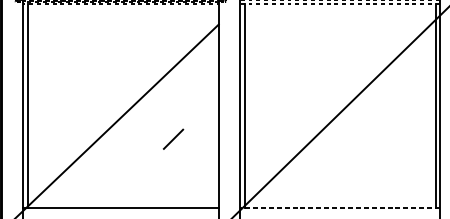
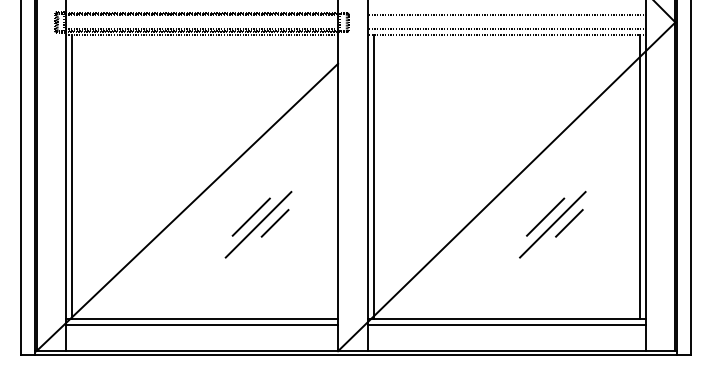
line: (155, 134) -> (250, 216), added
line: (368, 134) -> (545, 216), added
line: (385, 139) -> (569, 223), added
line: (161, 140) -> (258, 224), added
line: (373, 140) -> (552, 224), added
line: (339, 208) -> (506, 319), dashed -> solid
line: (121, 212) -> (202, 325), added
line: (339, 212) -> (506, 325), added

